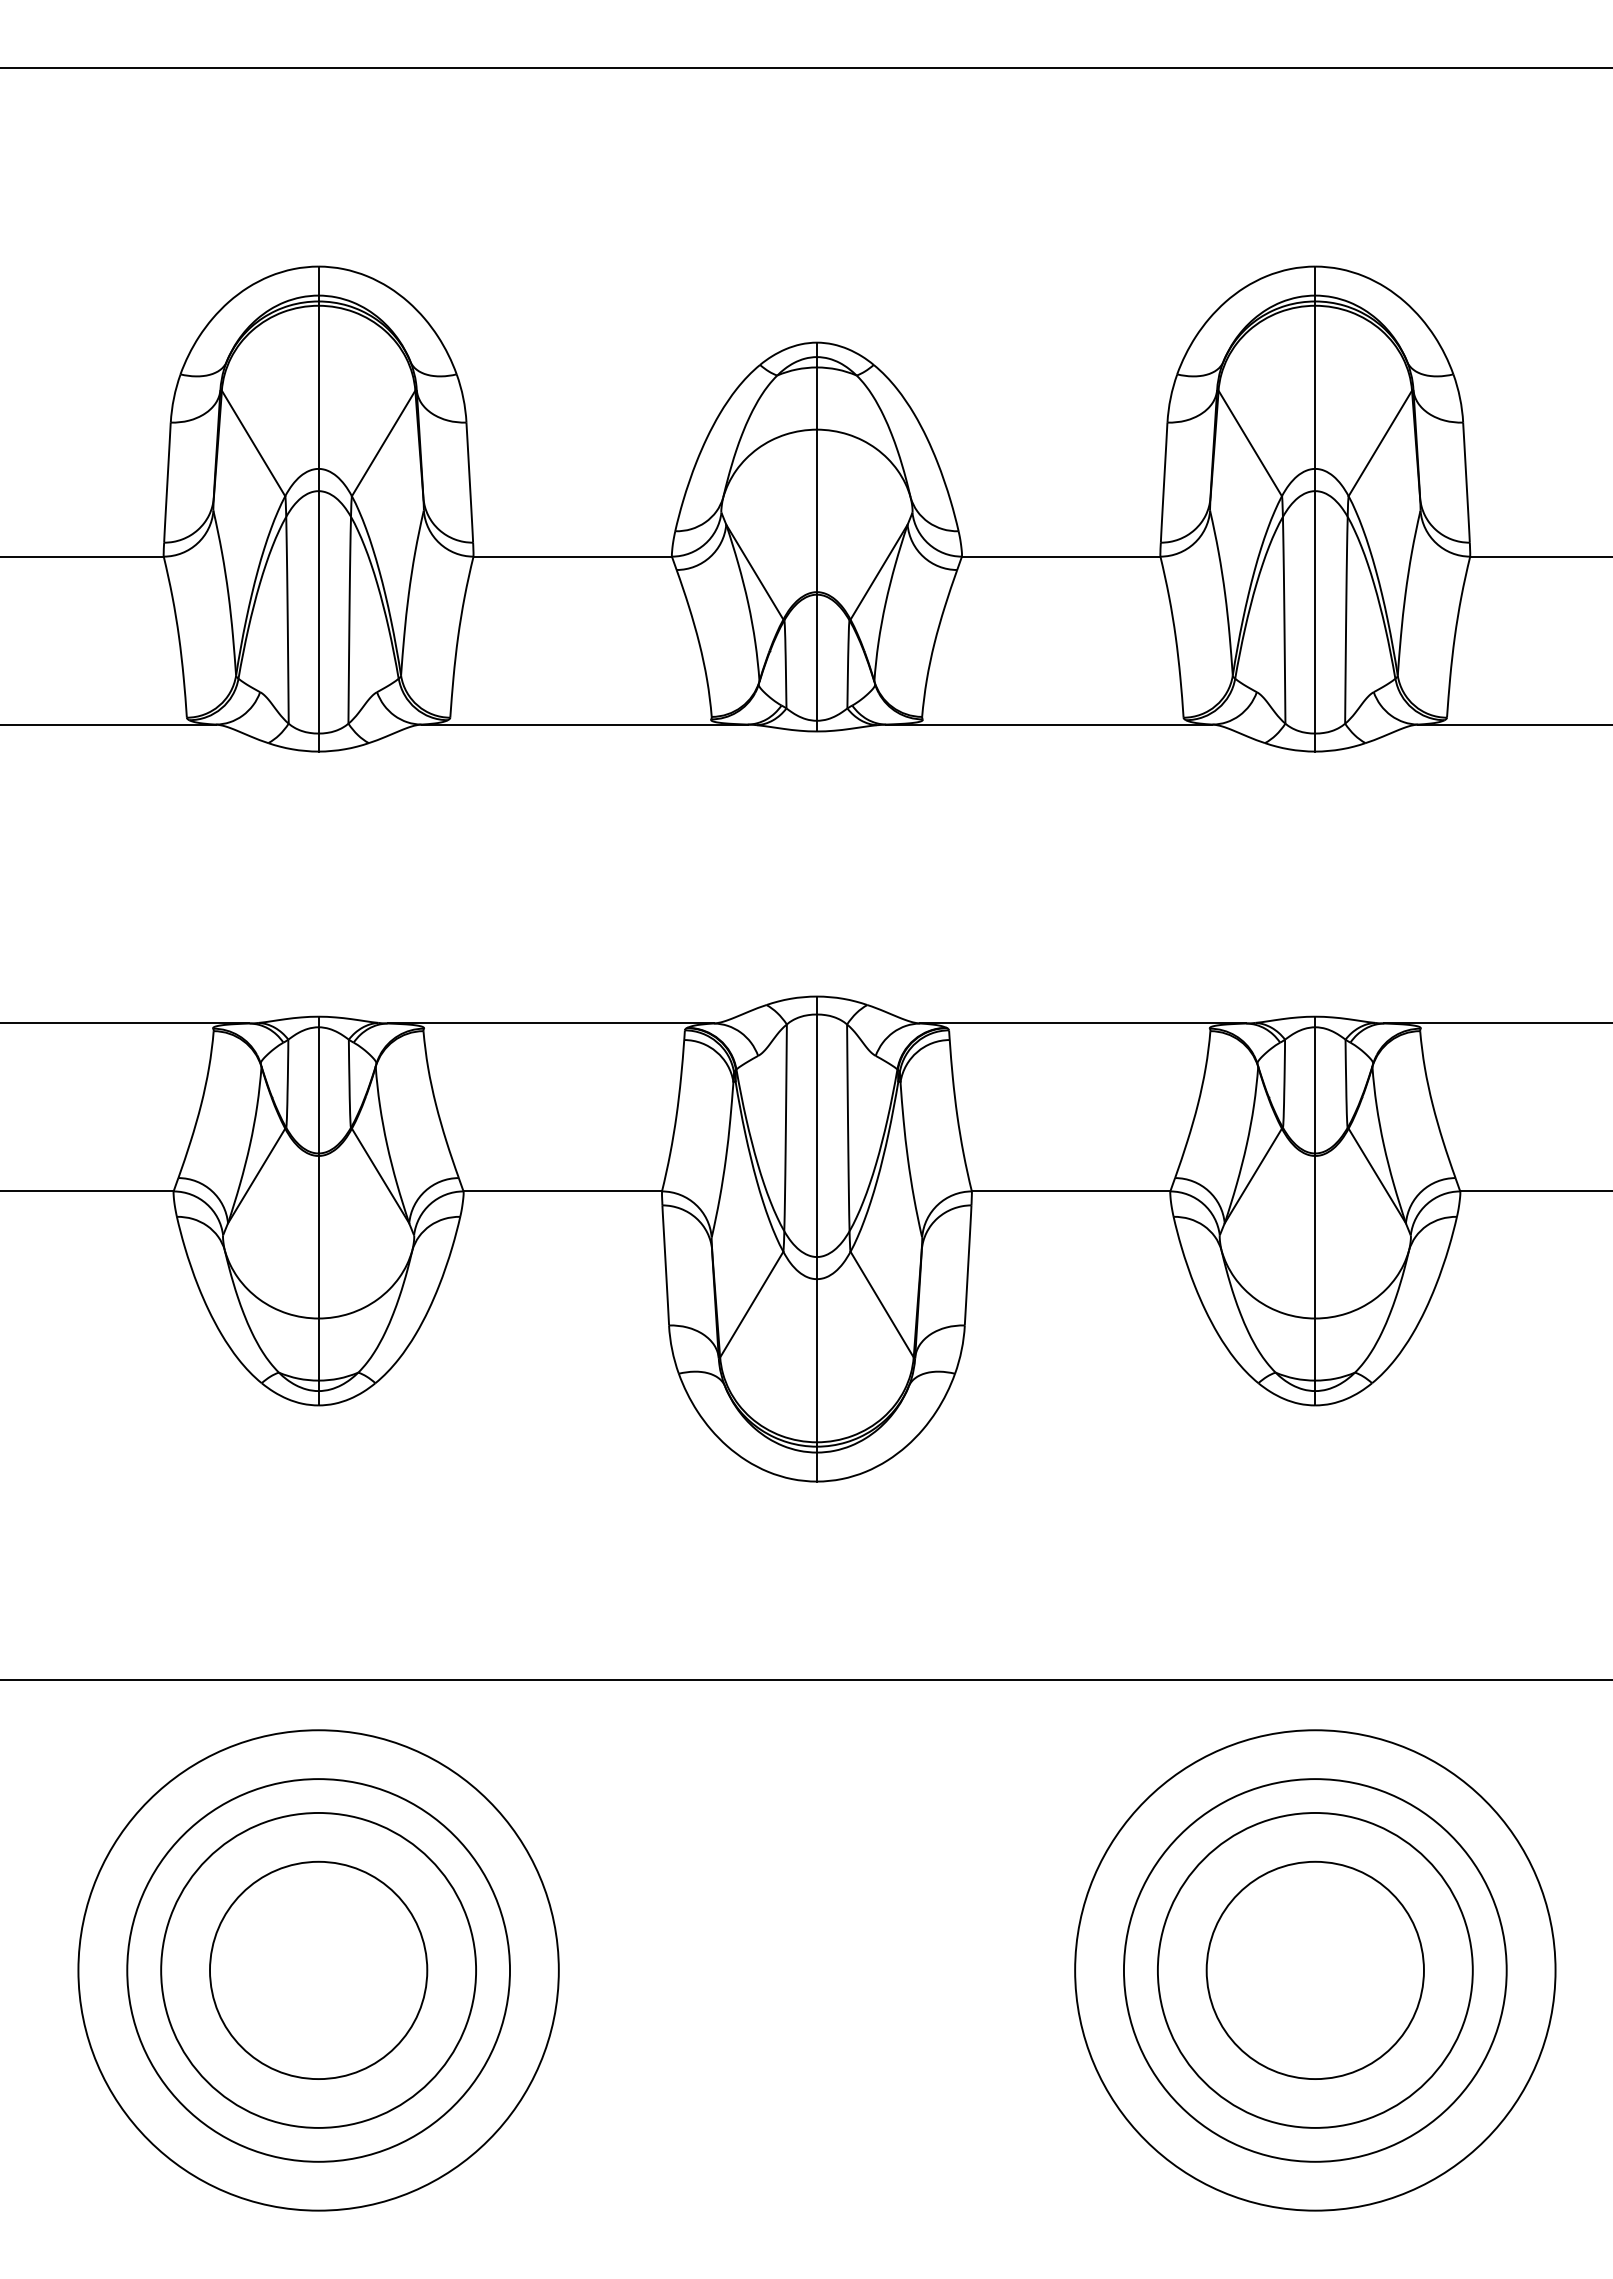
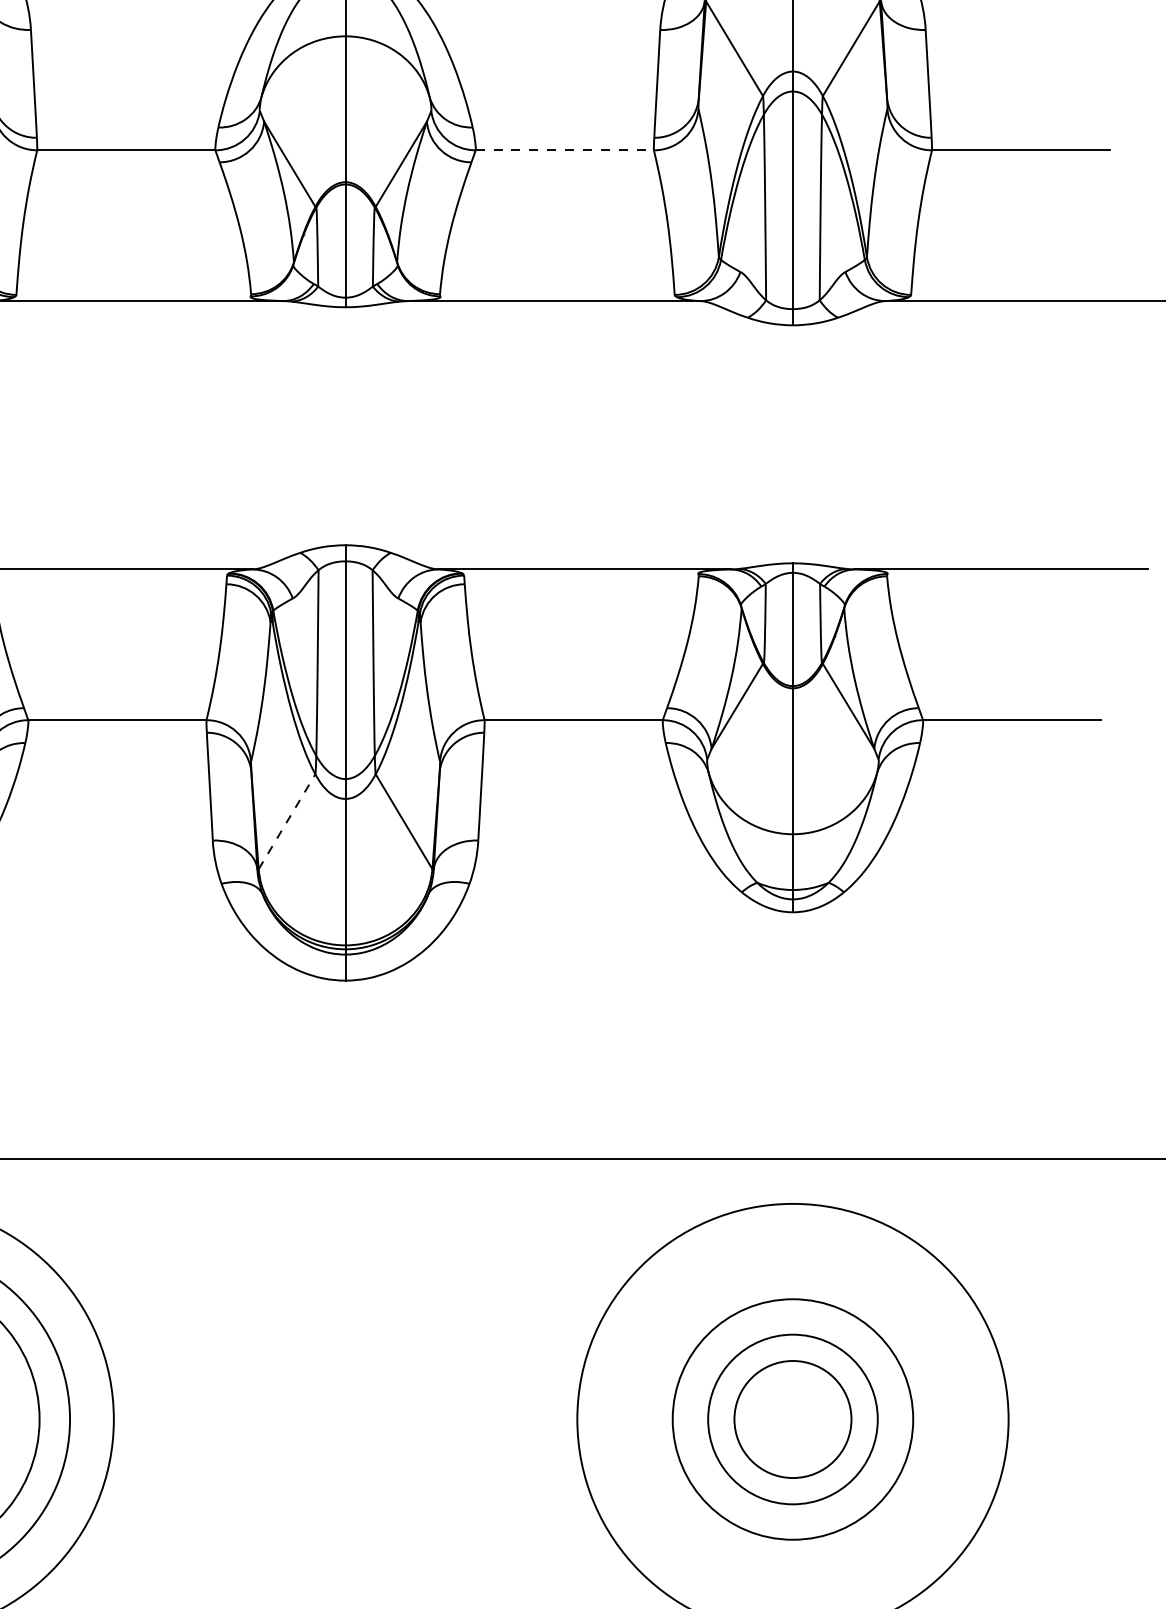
line: (1061, 556) -> (565, 150), solid -> dashed
line: (751, 1304) -> (286, 821), solid -> dashed
circle: (1314, 1969) -> (792, 1418), size x0.6
circle: (1314, 1970) -> (792, 1419), size x0.6
circle: (1314, 1970) -> (792, 1419), size x0.7

